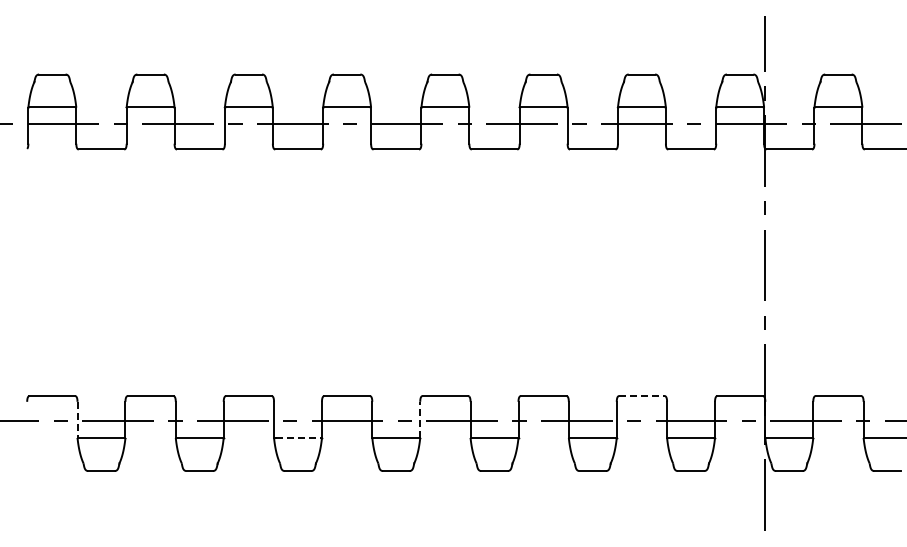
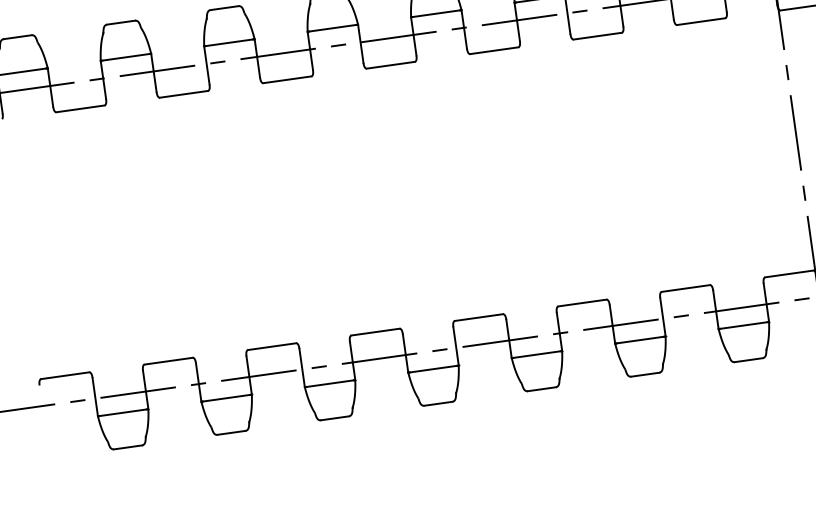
line: (641, 396) -> (685, 289), dashed -> solid
line: (420, 419) -> (456, 345), dashed -> solid
line: (77, 420) -> (95, 397), dashed -> solid
line: (298, 438) -> (330, 383), dashed -> solid

